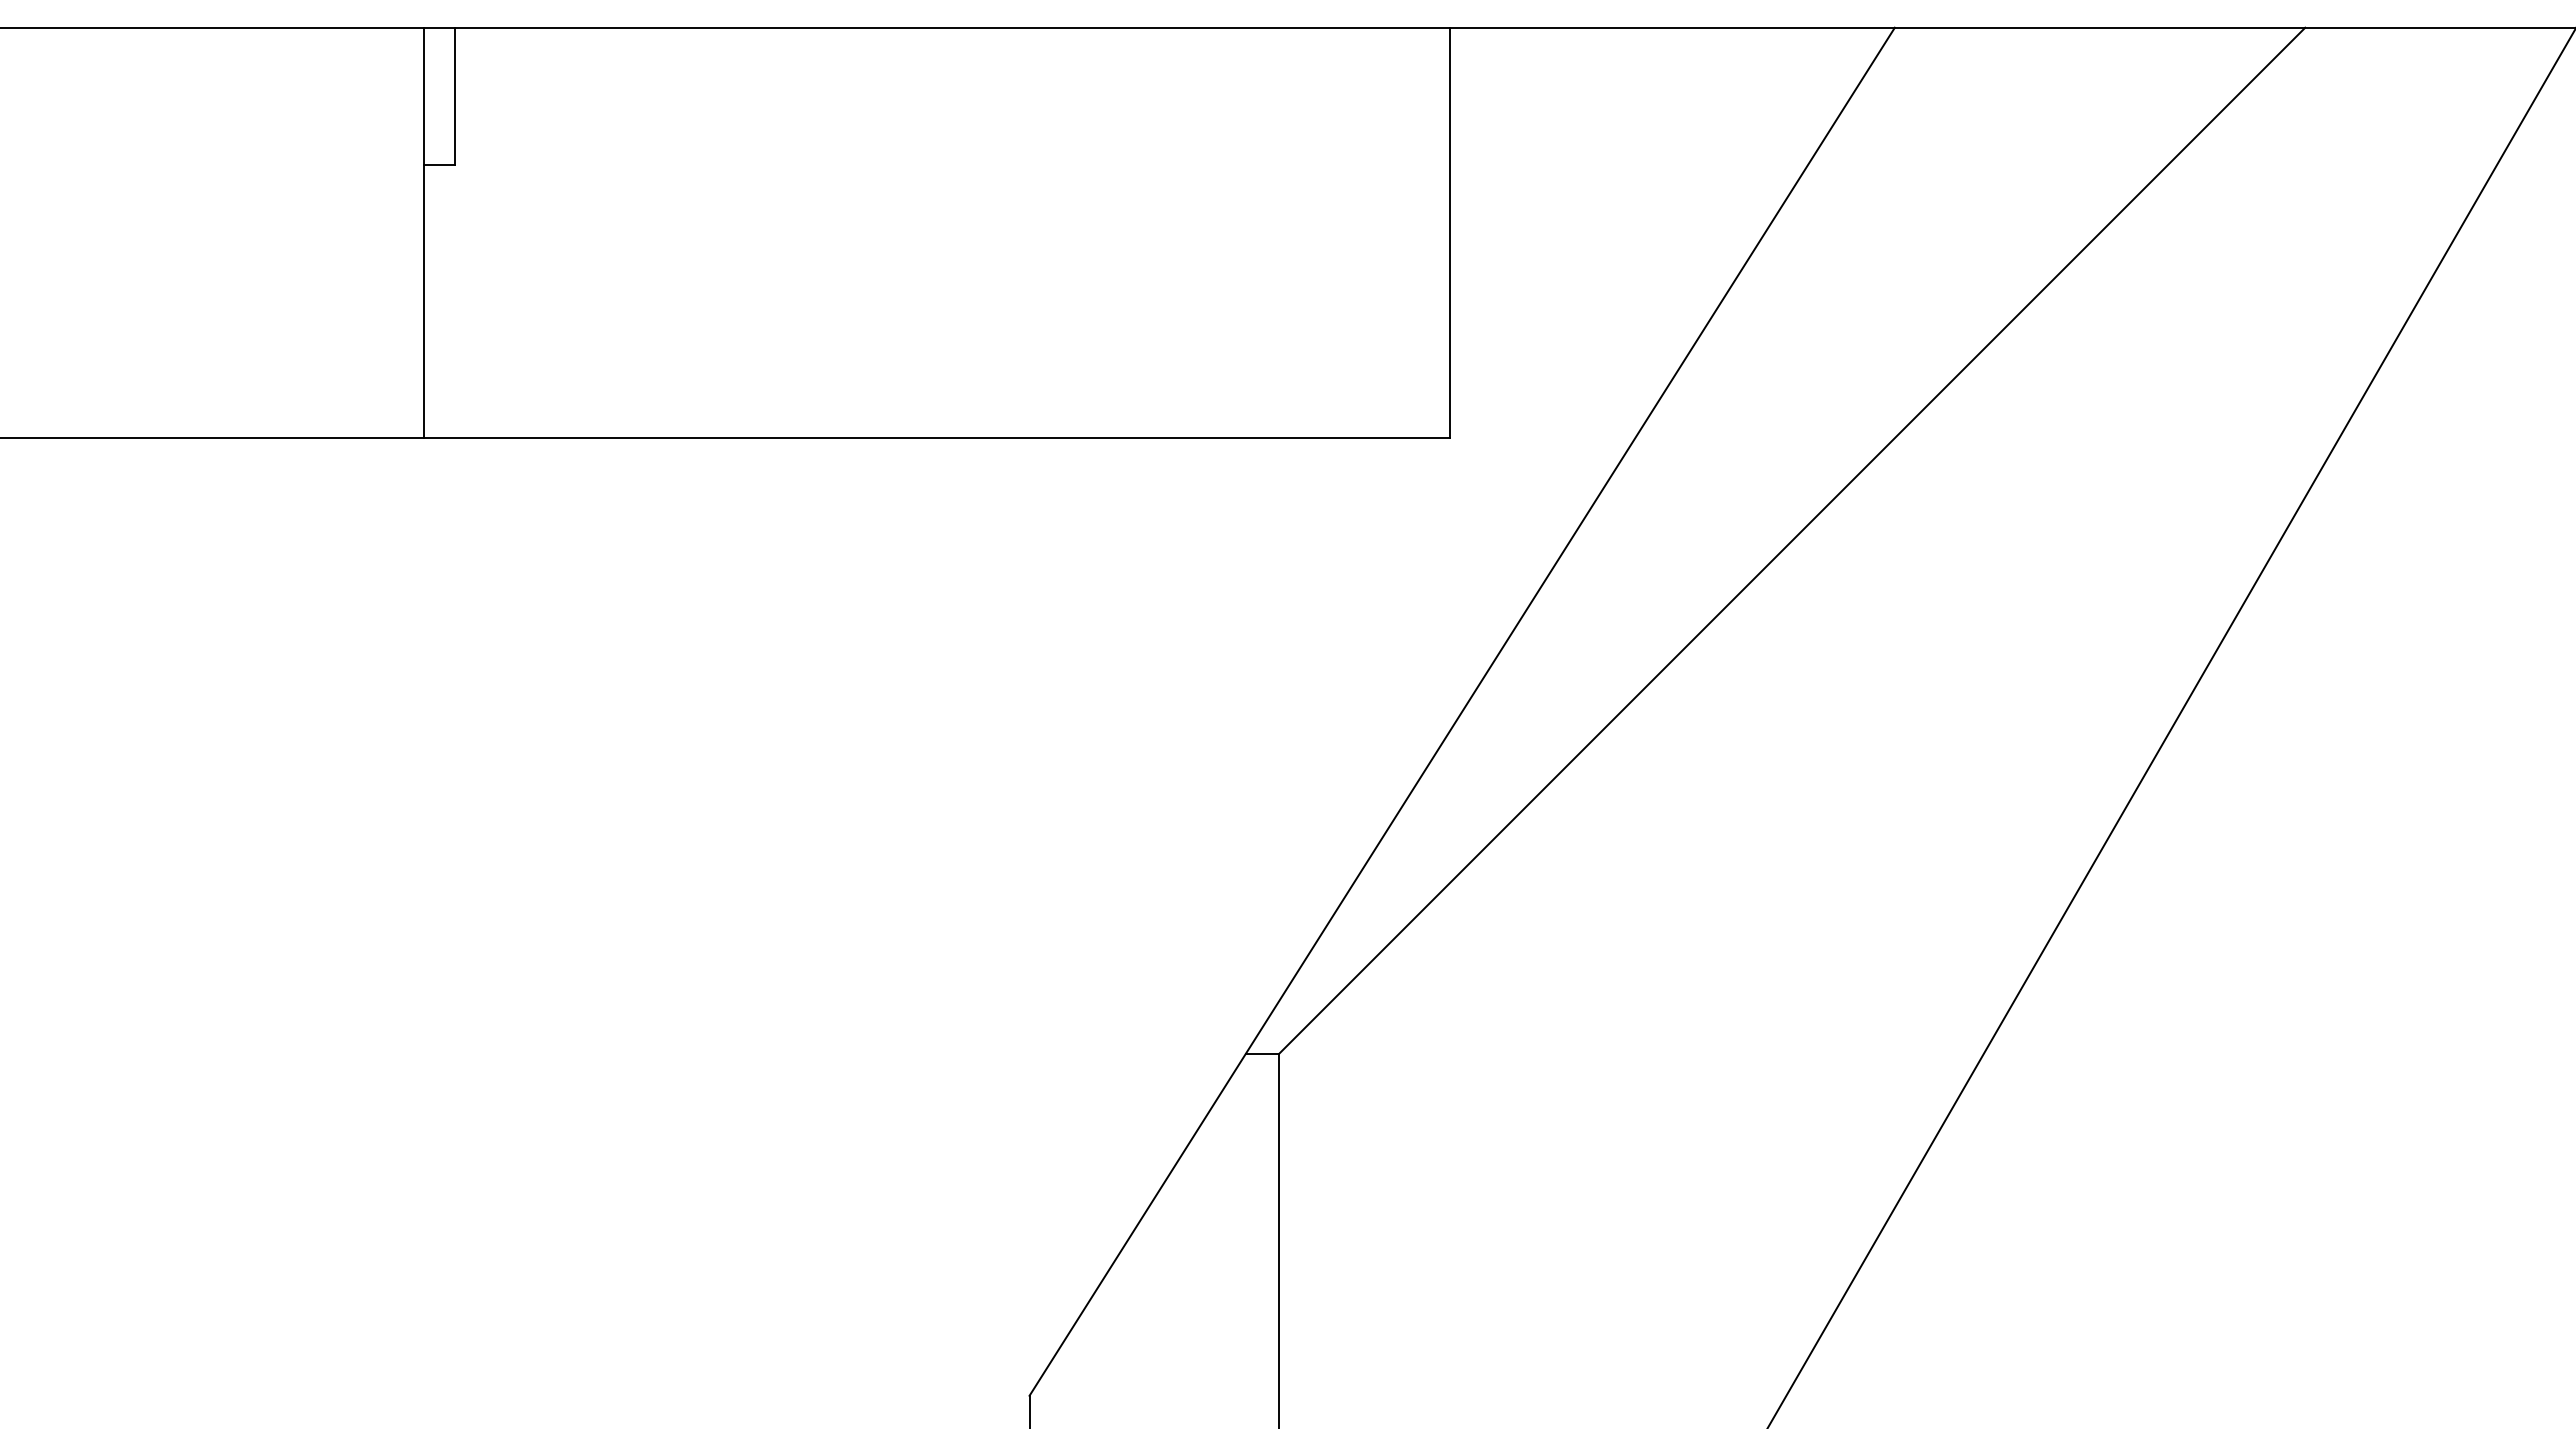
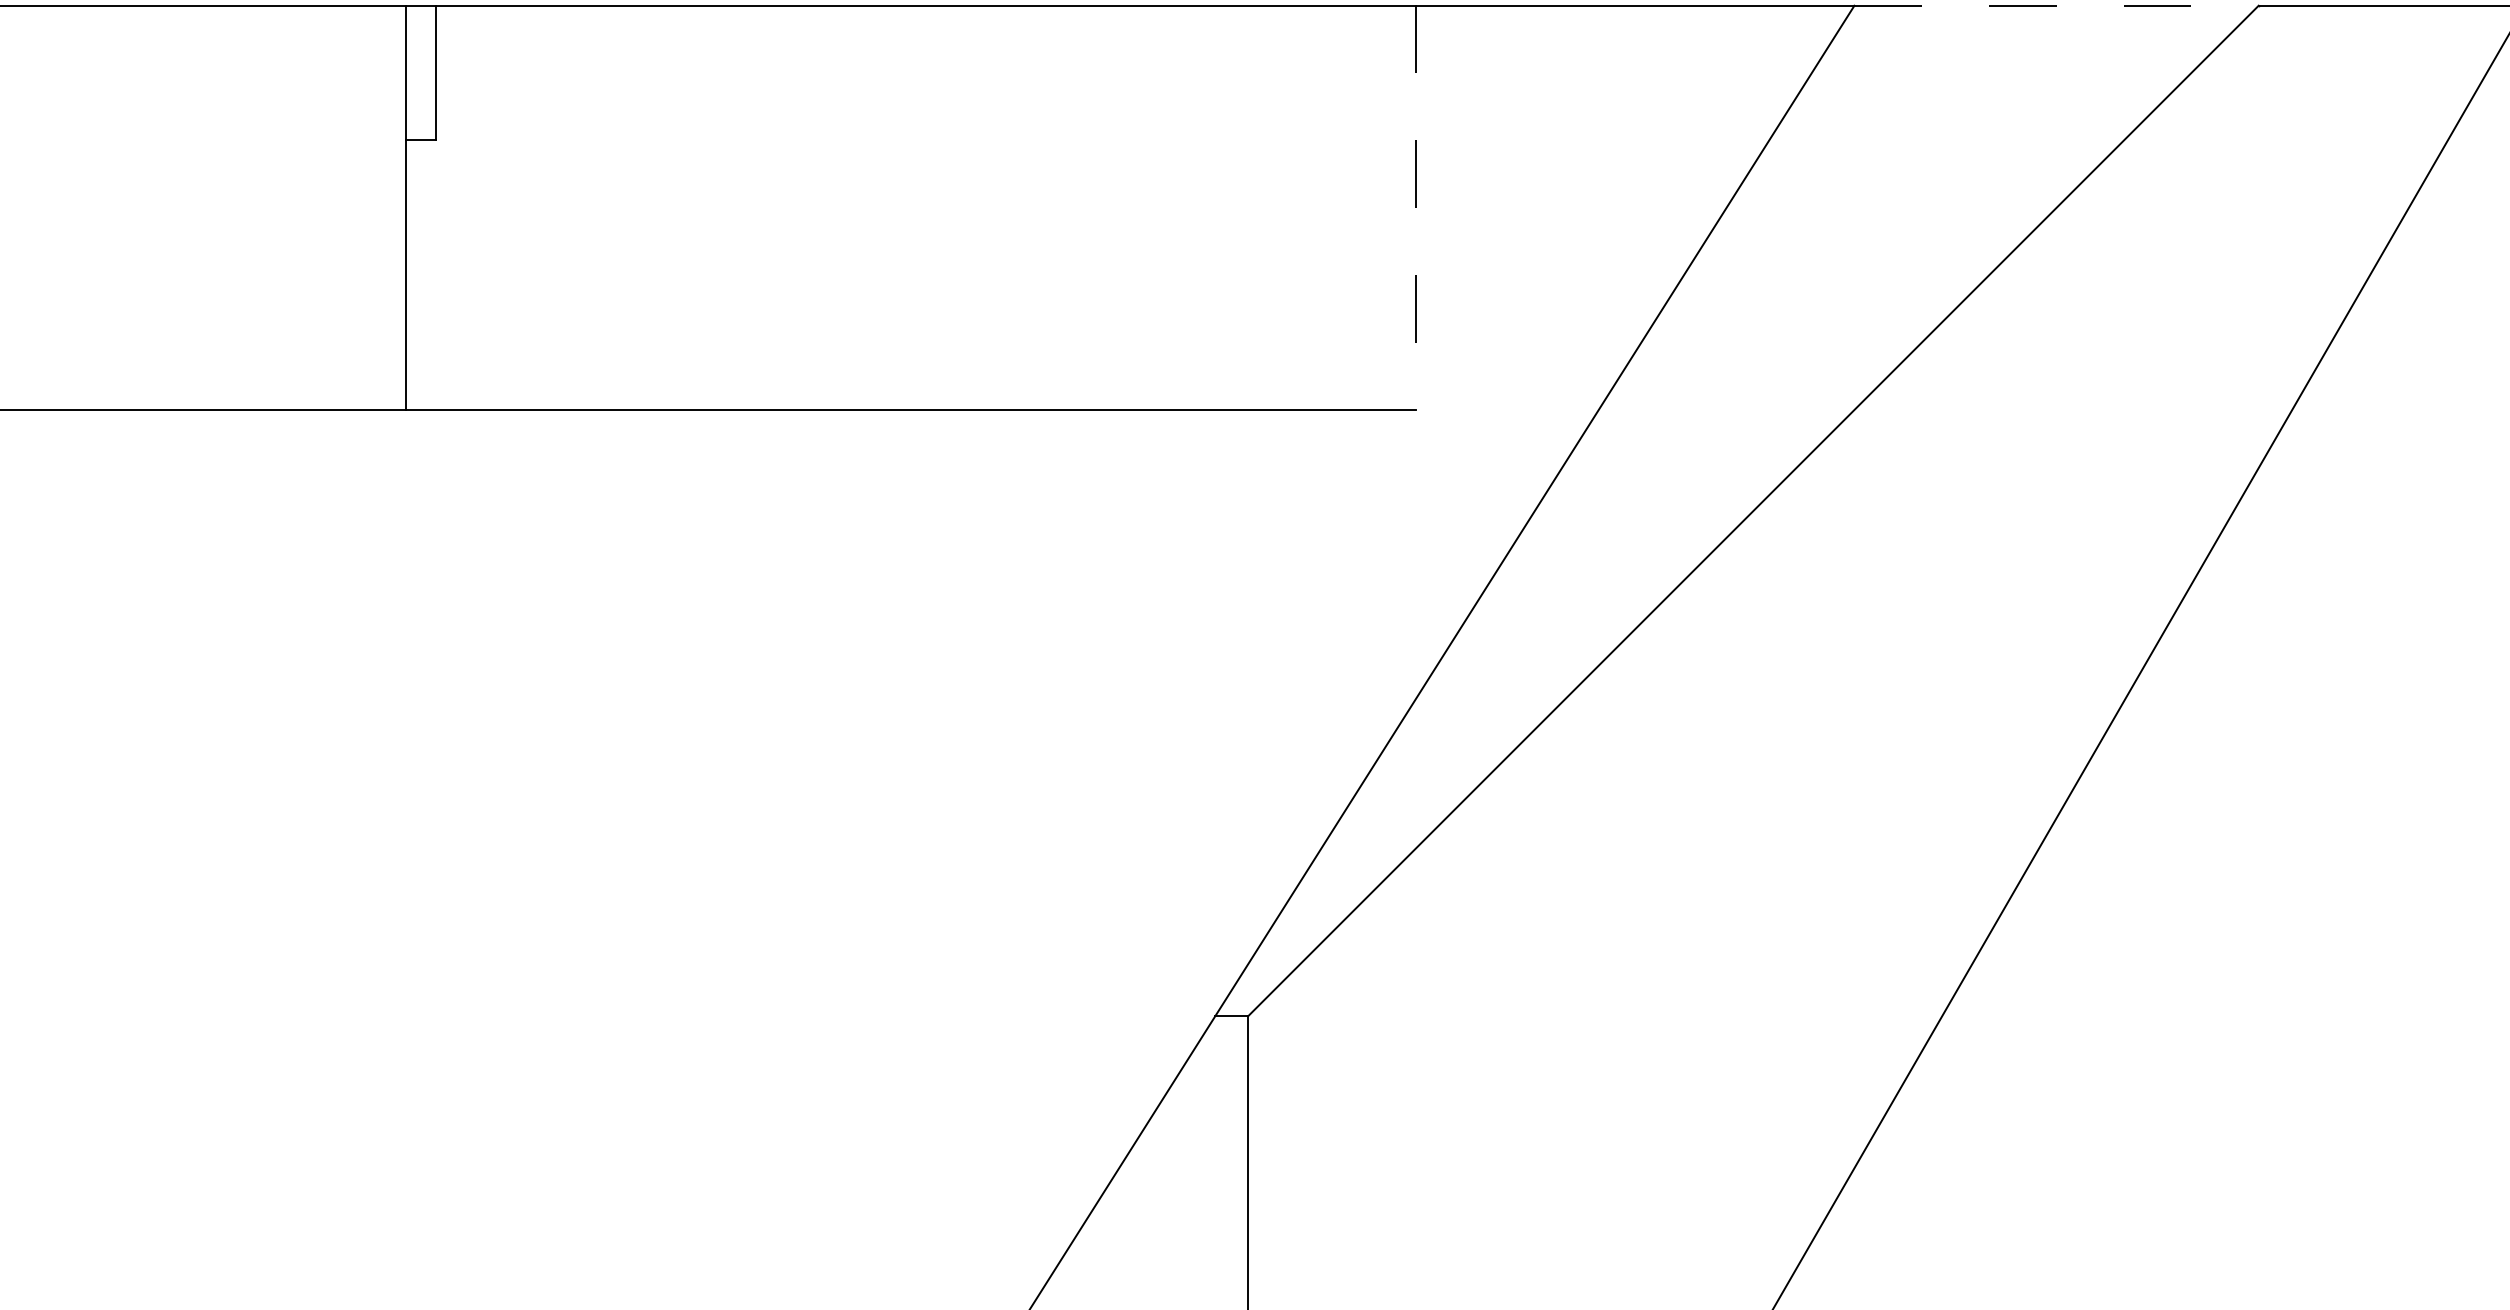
line: (2100, 27) -> (2056, 5), solid -> dashed
line: (1450, 233) -> (1416, 208), solid -> dashed

